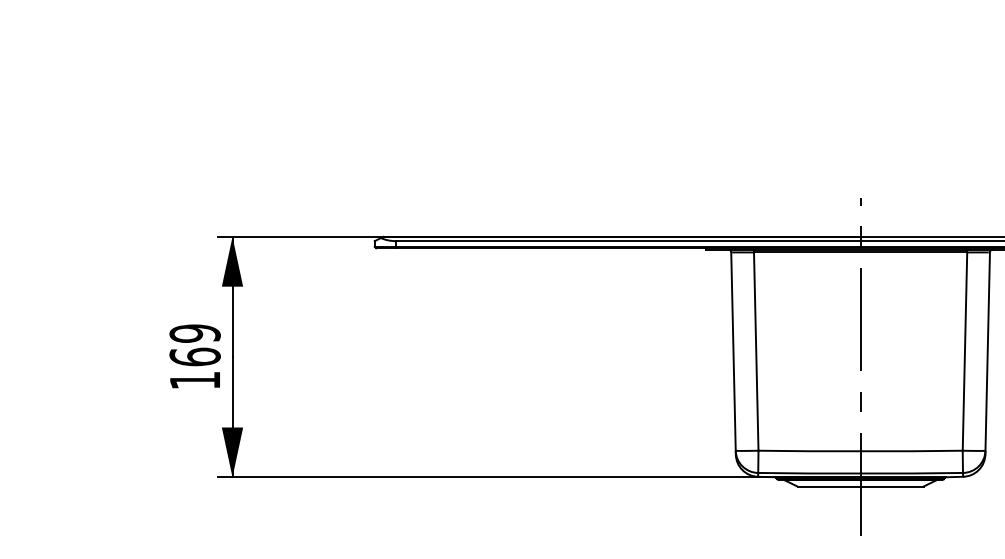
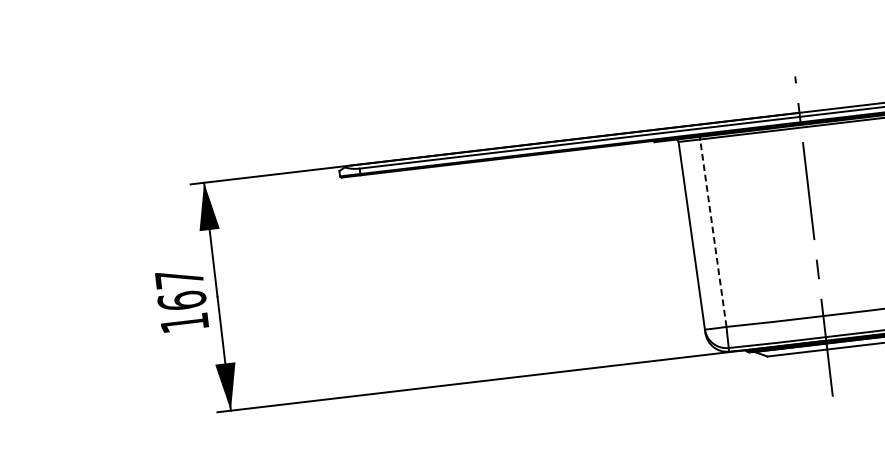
text: (194, 333) -> (178, 278), 169 -> 167
line: (756, 351) -> (713, 233), solid -> dashed

